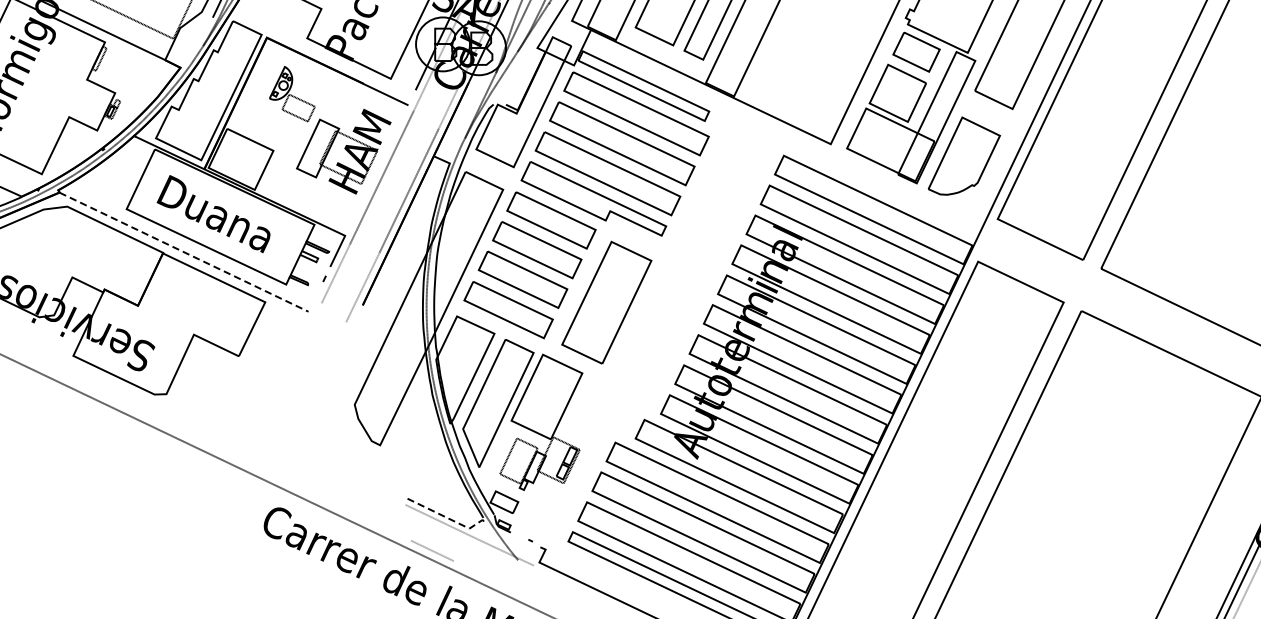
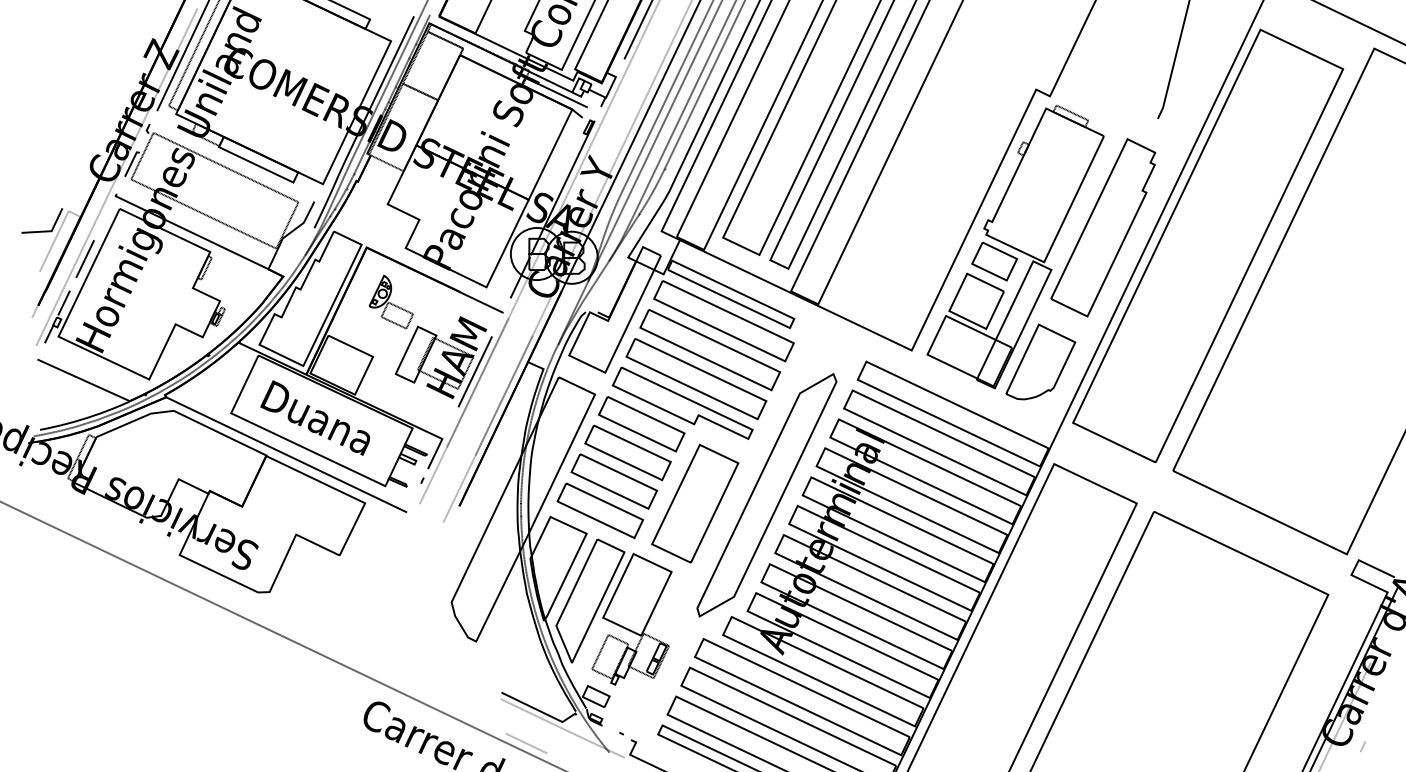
line: (378, 165) -> (474, 371), added
line: (184, 252) -> (287, 455), dashed -> solid
part: (680, 294) -> (766, 495), added
line: (446, 517) -> (540, 711), dashed -> solid

